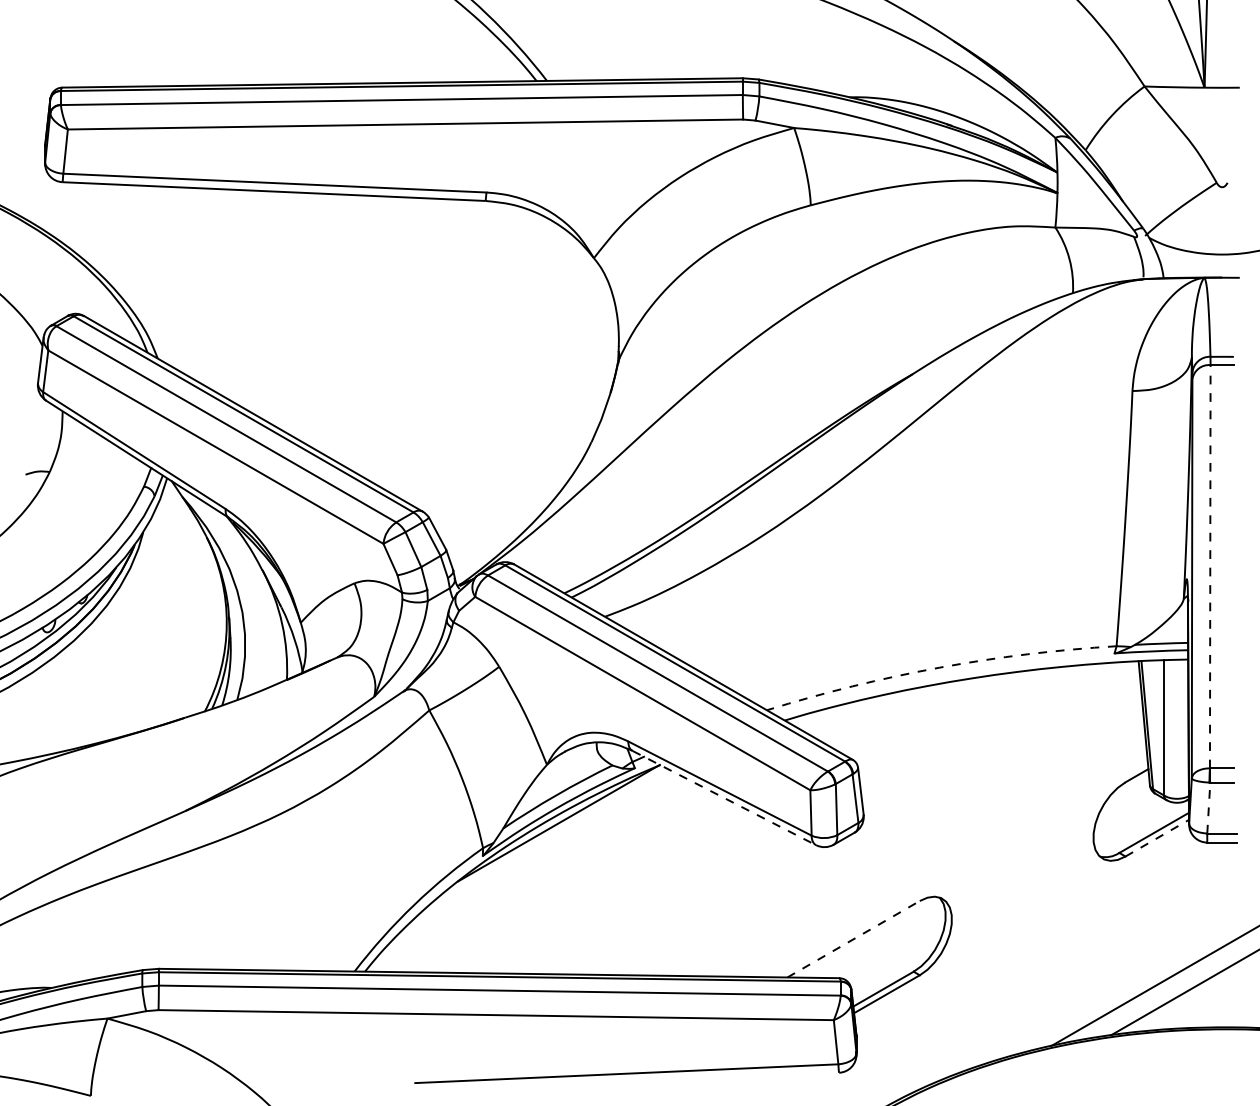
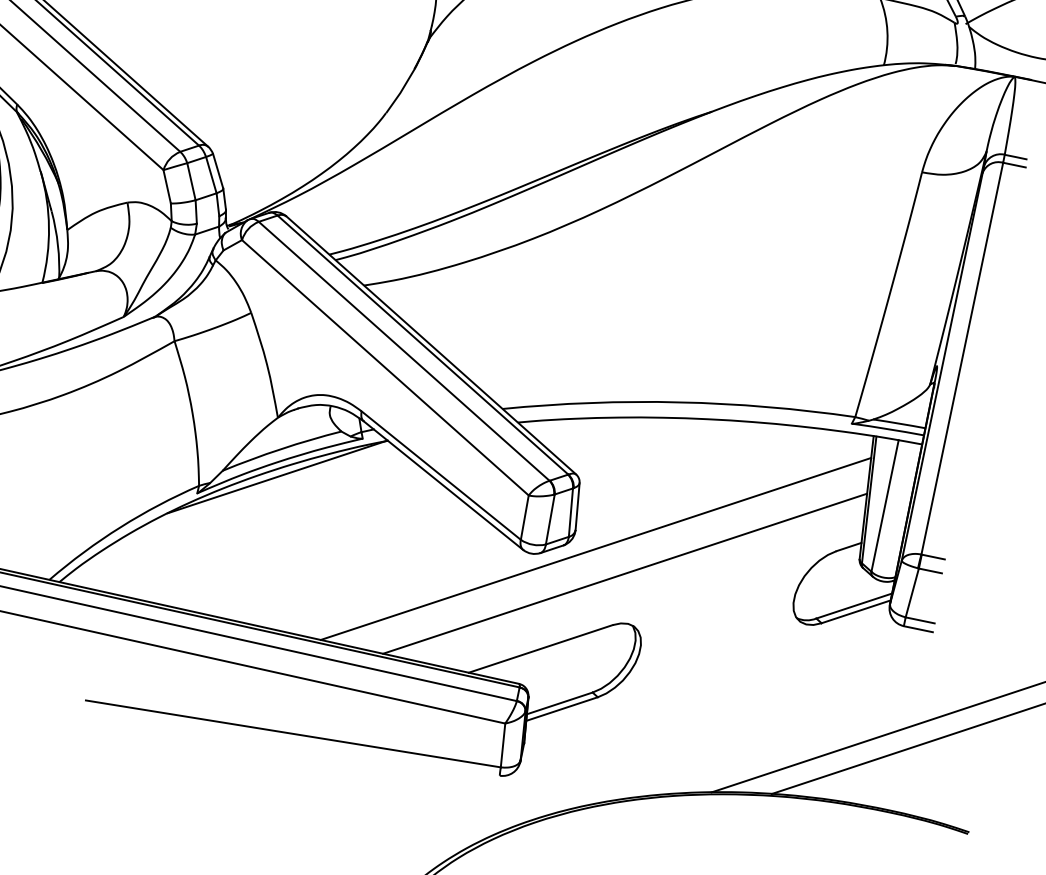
line: (1210, 566) -> (962, 358), dashed -> solid
arc: (939, 667) -> (678, 402), dashed -> solid
line: (724, 798) -> (443, 486), dashed -> solid
line: (1208, 807) -> (912, 592), dashed -> solid
line: (887, 829) -> (595, 549), added
line: (1157, 838) -> (856, 612), dashed -> solid
line: (921, 847) -> (625, 573), added
line: (854, 939) -> (541, 649), dashed -> solid

